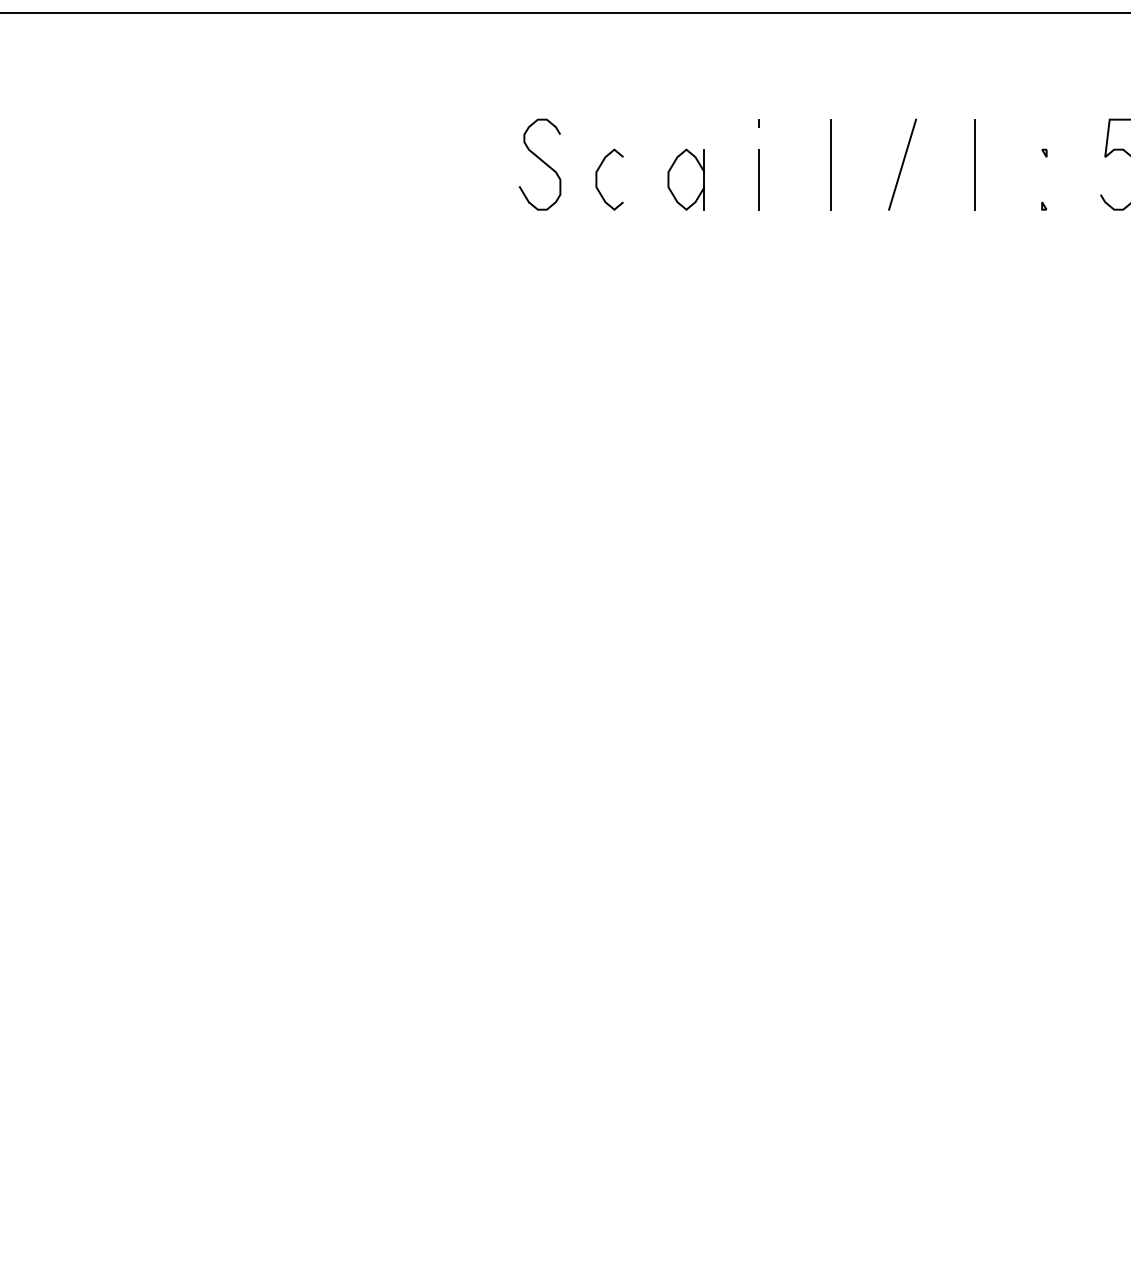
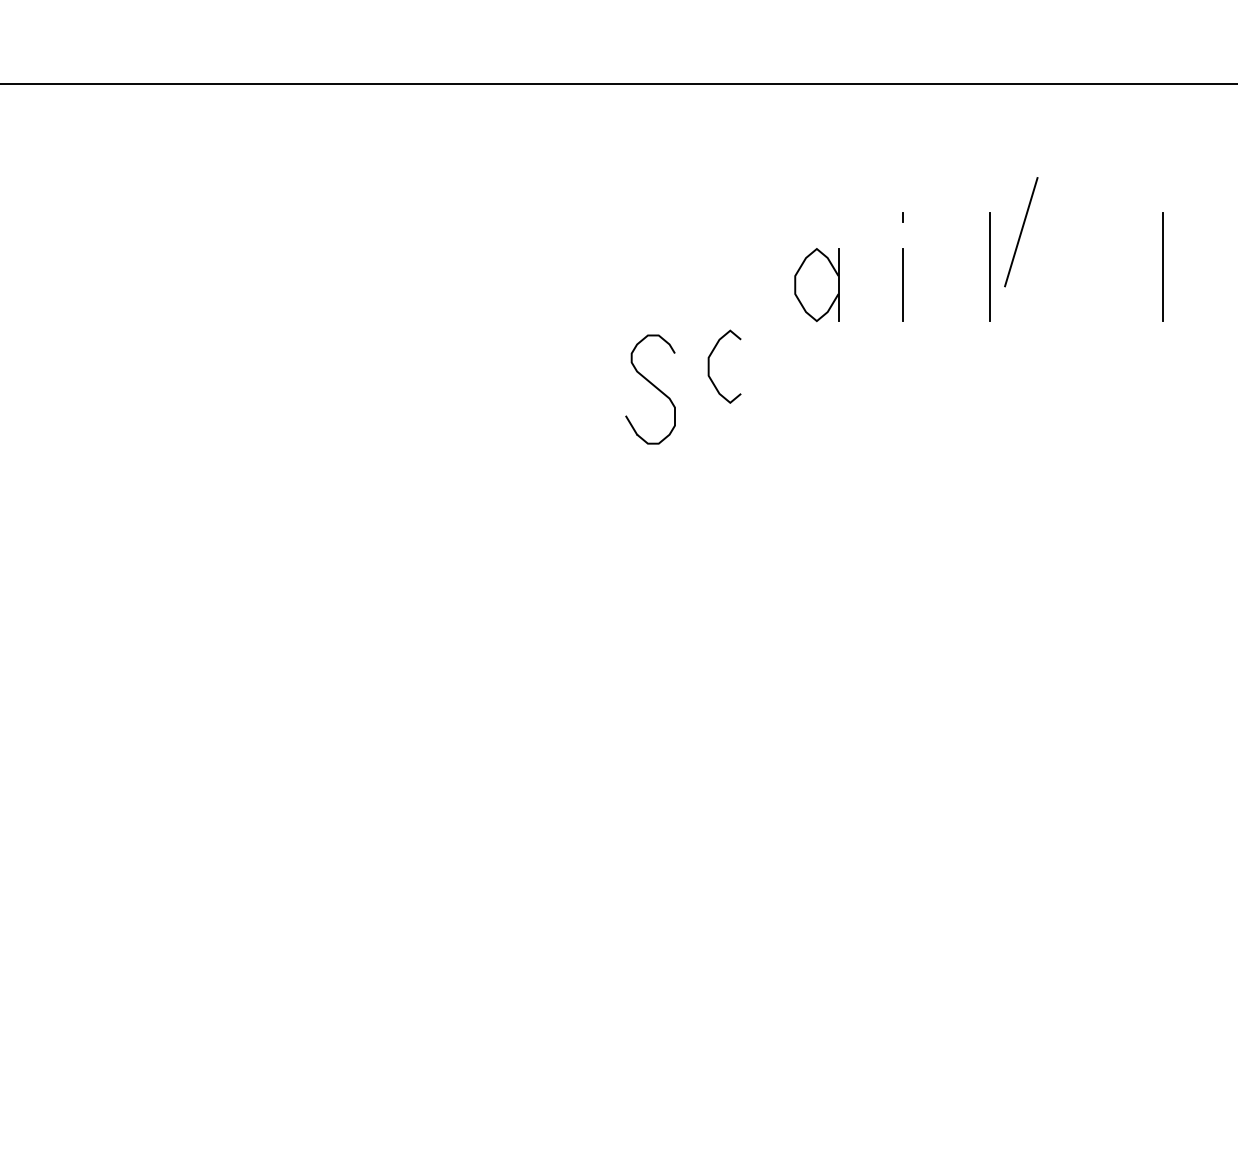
part: (540, 164) -> (651, 389), moved
line: (902, 164) -> (1021, 231), moved
curve: (597, 179) -> (709, 366), moved

